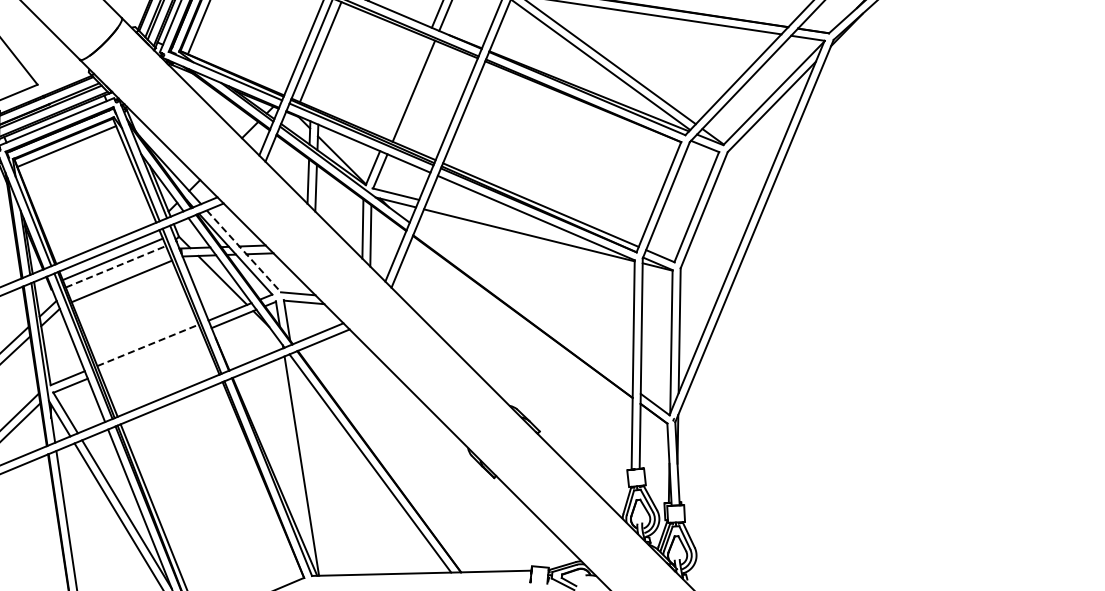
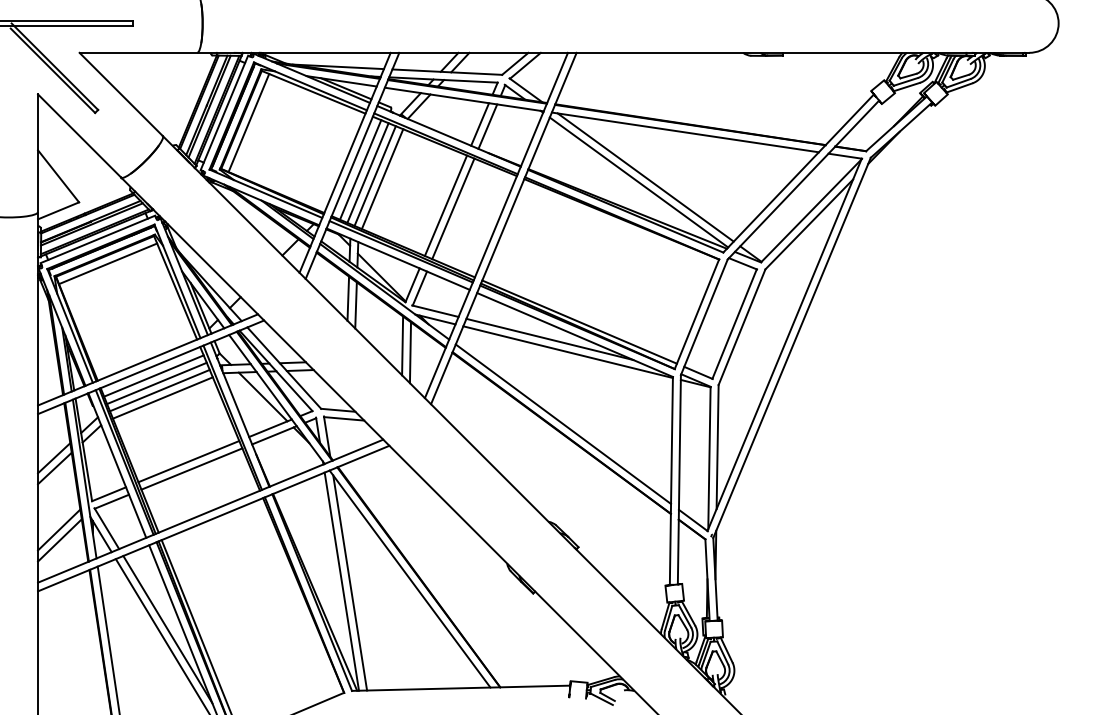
line: (327, 54) -> (367, 172), added
line: (334, 57) -> (374, 175), added
line: (342, 61) -> (382, 179), added
line: (406, 87) -> (445, 205), added
line: (510, 222) -> (549, 339), added
line: (244, 251) -> (284, 368), dashed -> solid
line: (115, 266) -> (156, 383), dashed -> solid
line: (118, 273) -> (159, 390), added
line: (524, 307) -> (563, 423), added
line: (148, 345) -> (189, 461), dashed -> solid
line: (150, 352) -> (191, 468), added
line: (310, 466) -> (350, 582), added

